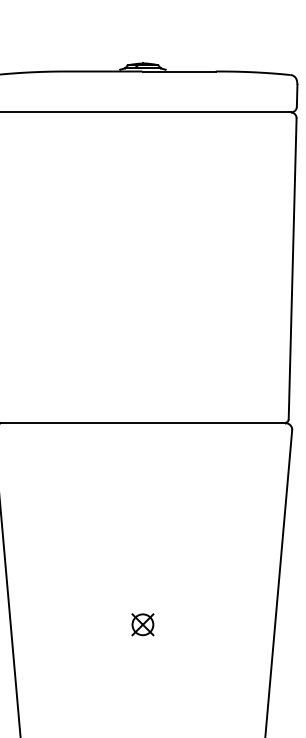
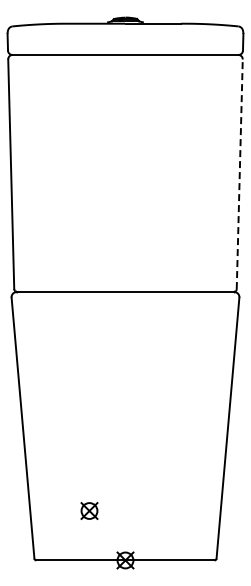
line: (292, 269) -> (239, 174), solid -> dashed
part: (142, 624) -> (89, 510), moved

